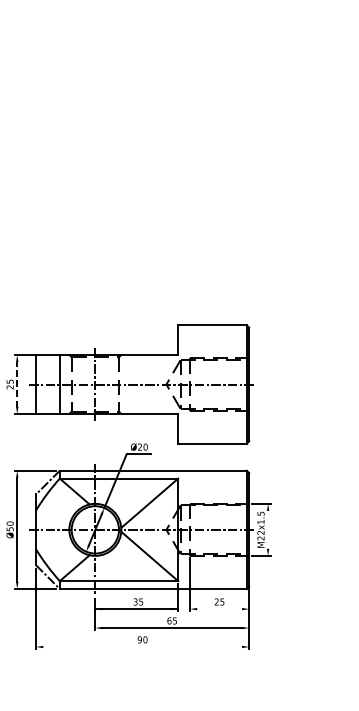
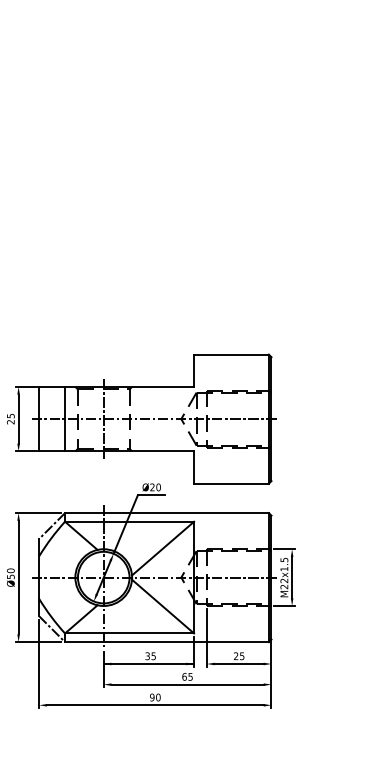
line: (17, 384) -> (18, 419), dashed -> solid
line: (268, 529) -> (292, 577), added
line: (218, 609) -> (238, 664), added
line: (142, 647) -> (155, 705), added

